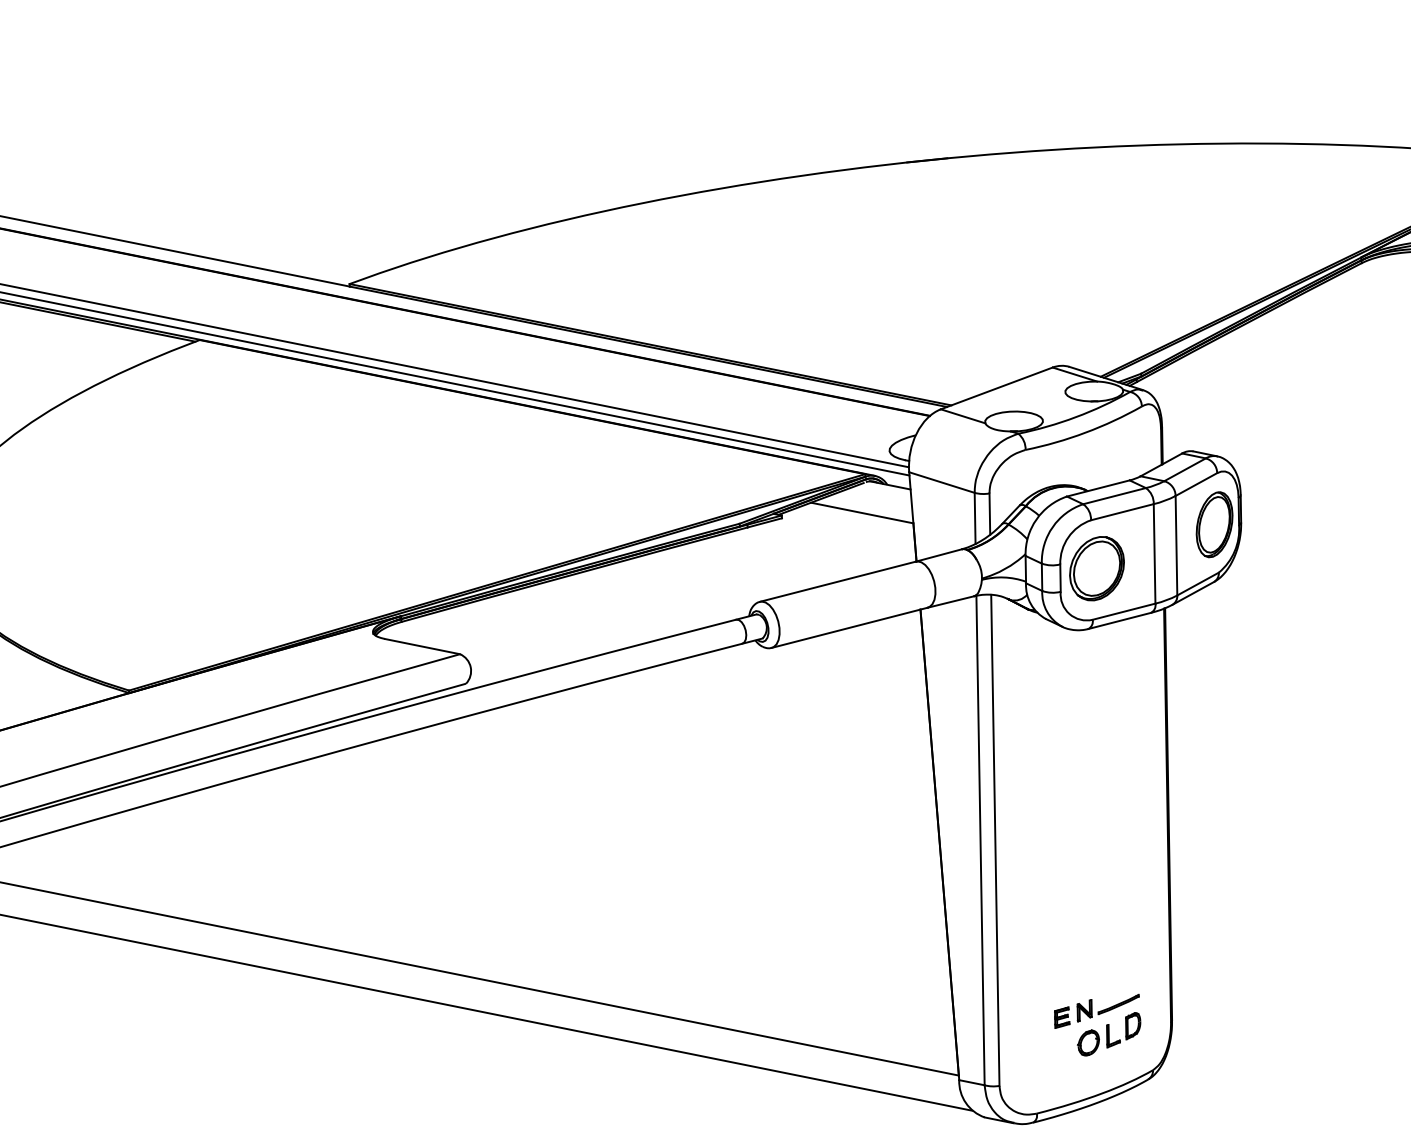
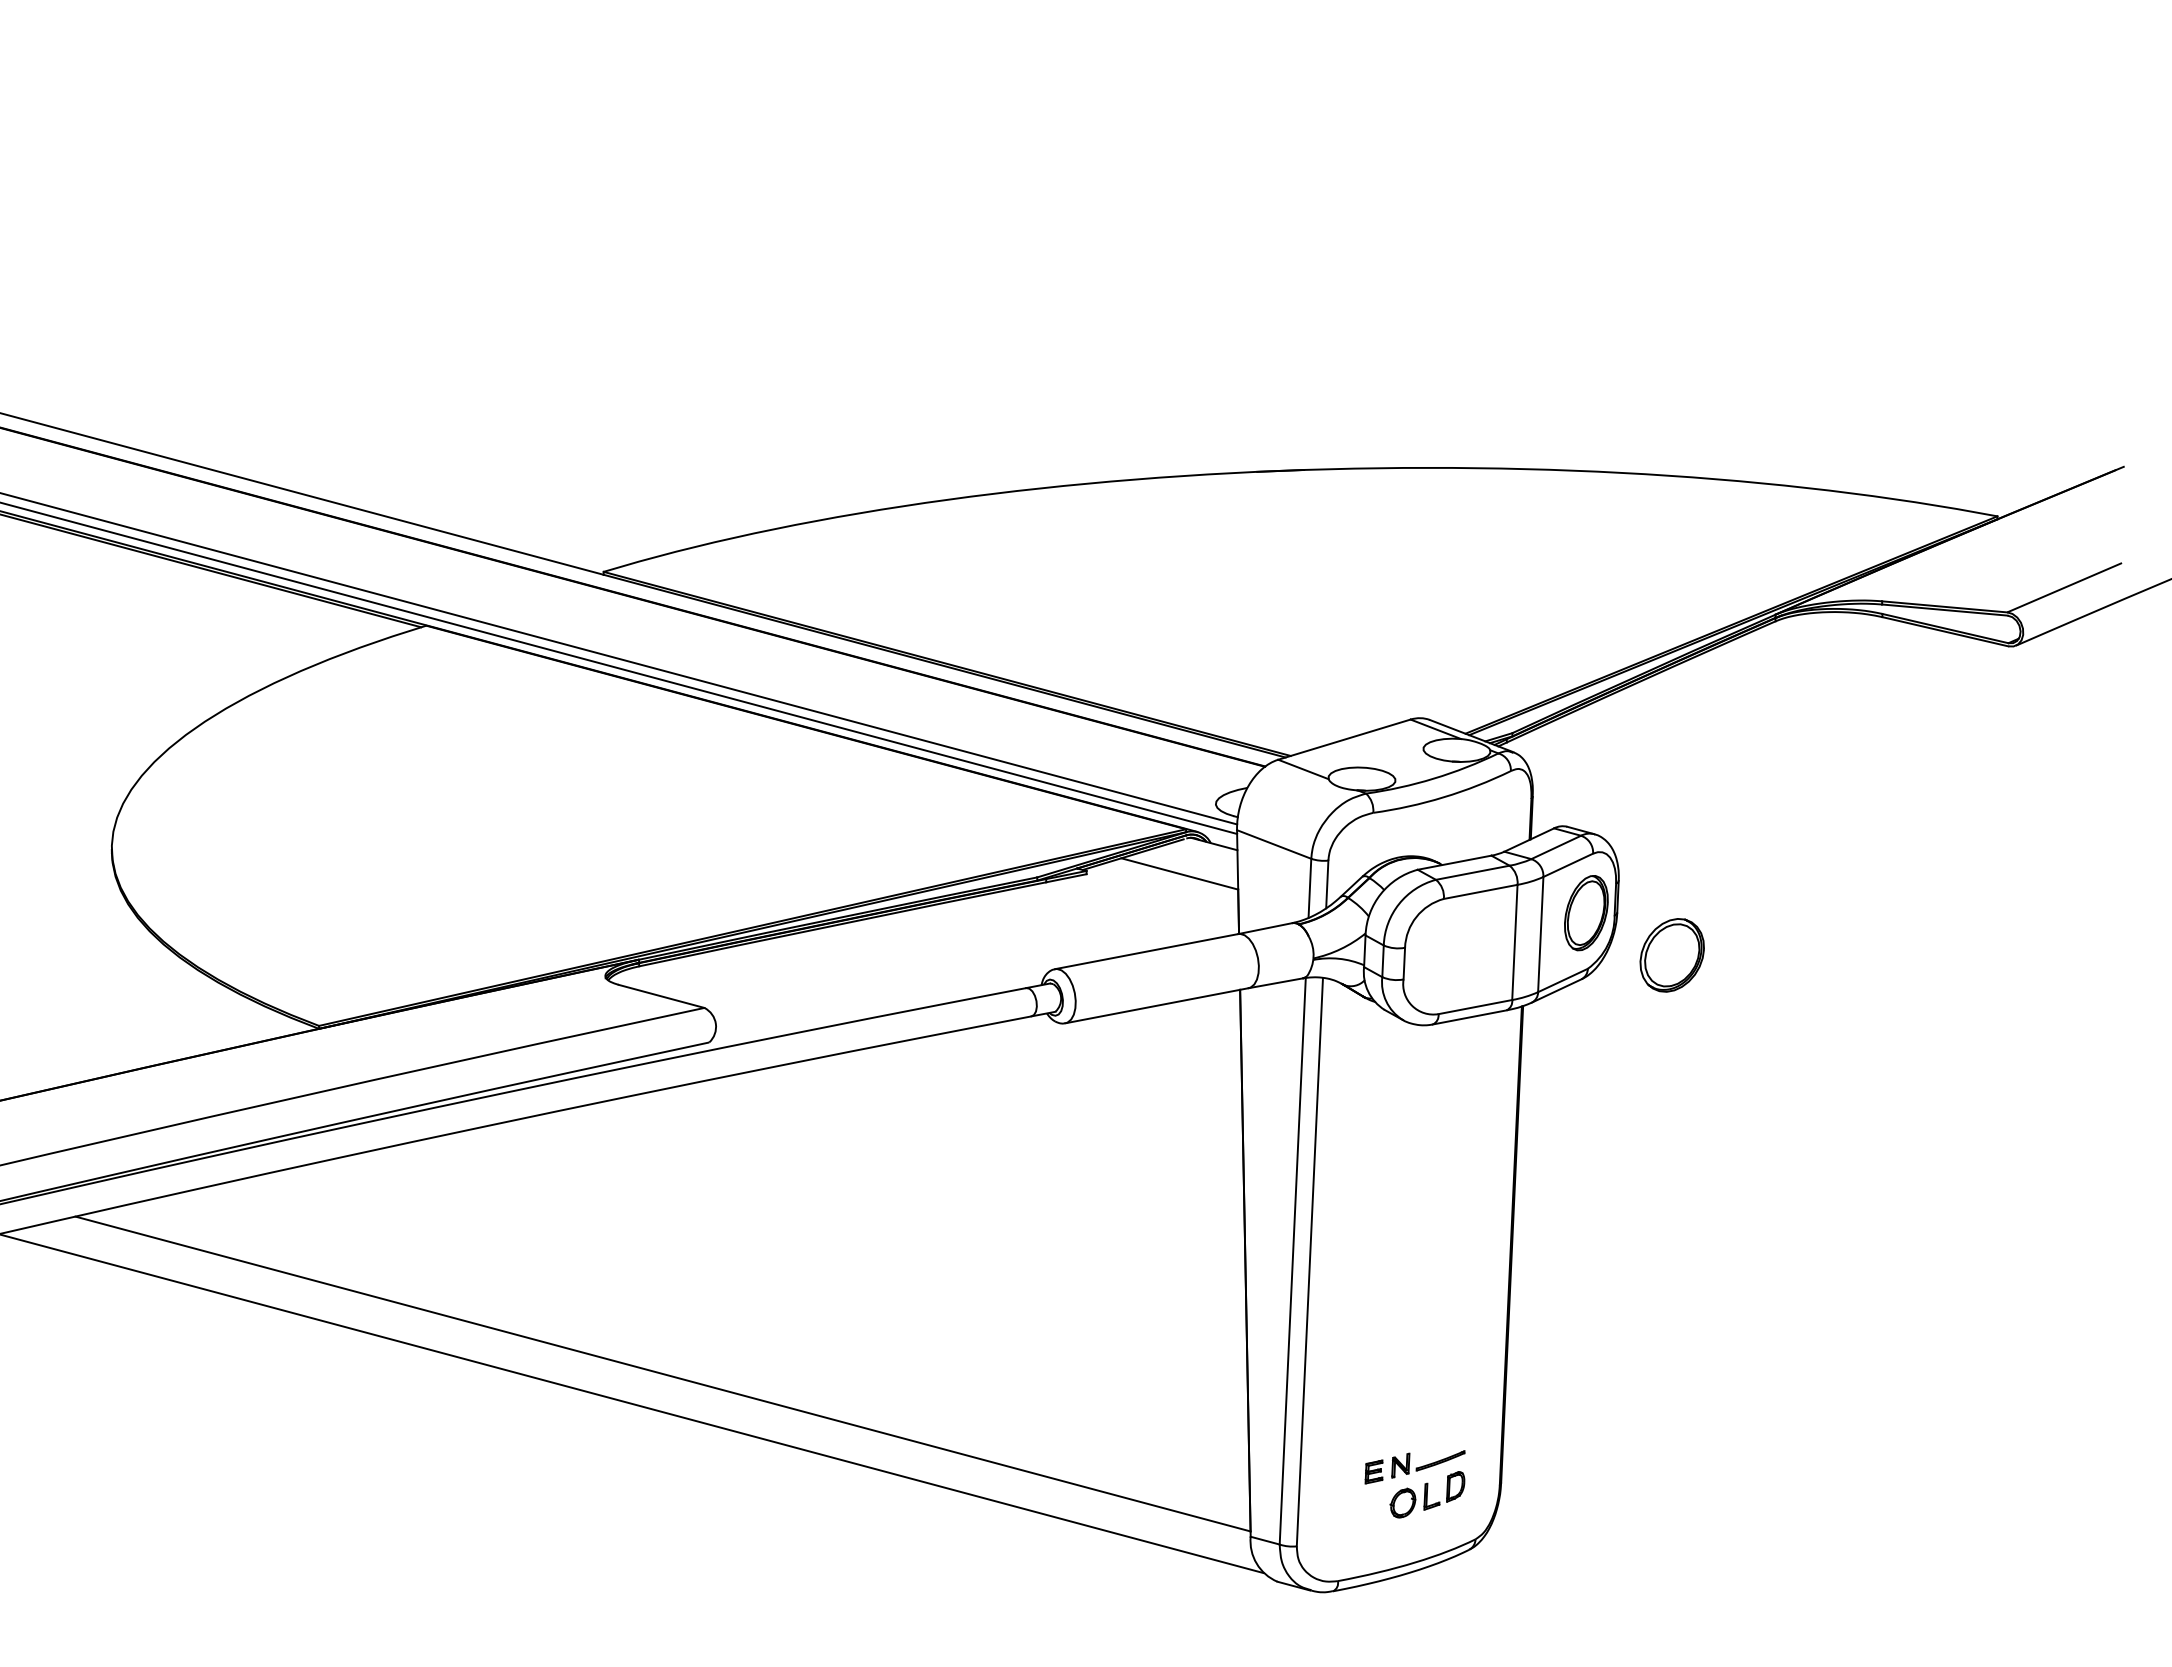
part: (1096, 568) -> (1671, 955), moved

